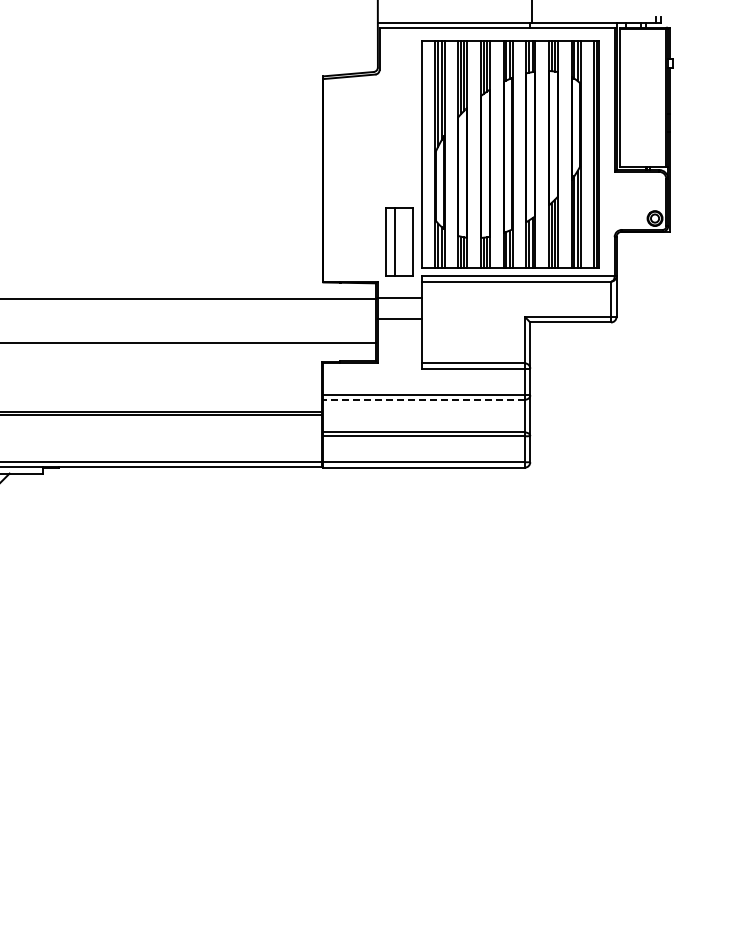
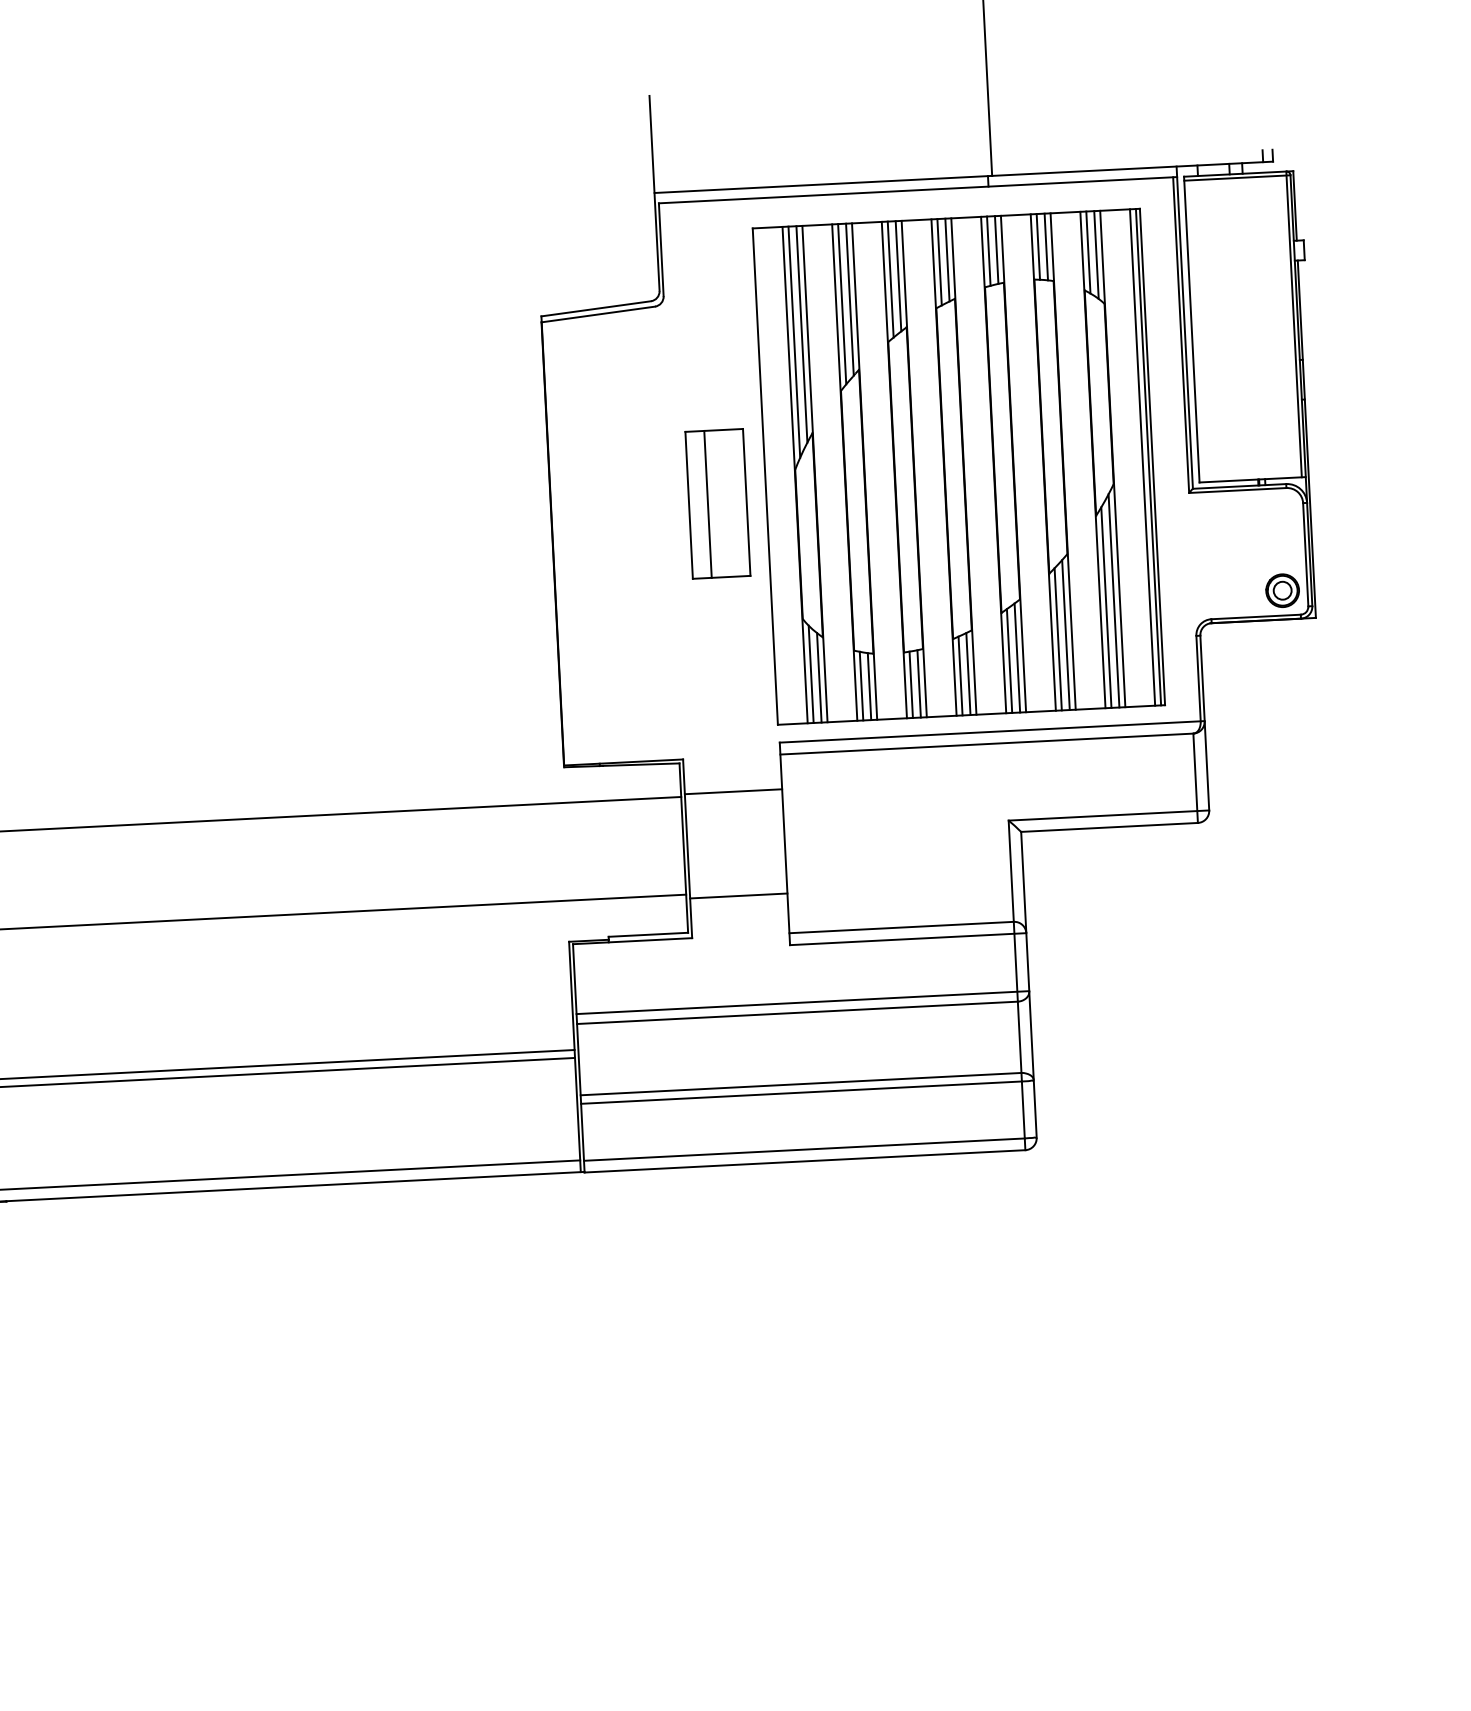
part: (399, 241) -> (717, 502), moved
line: (399, 319) -> (737, 896), moved
line: (424, 399) -> (798, 1012), dashed -> solid

